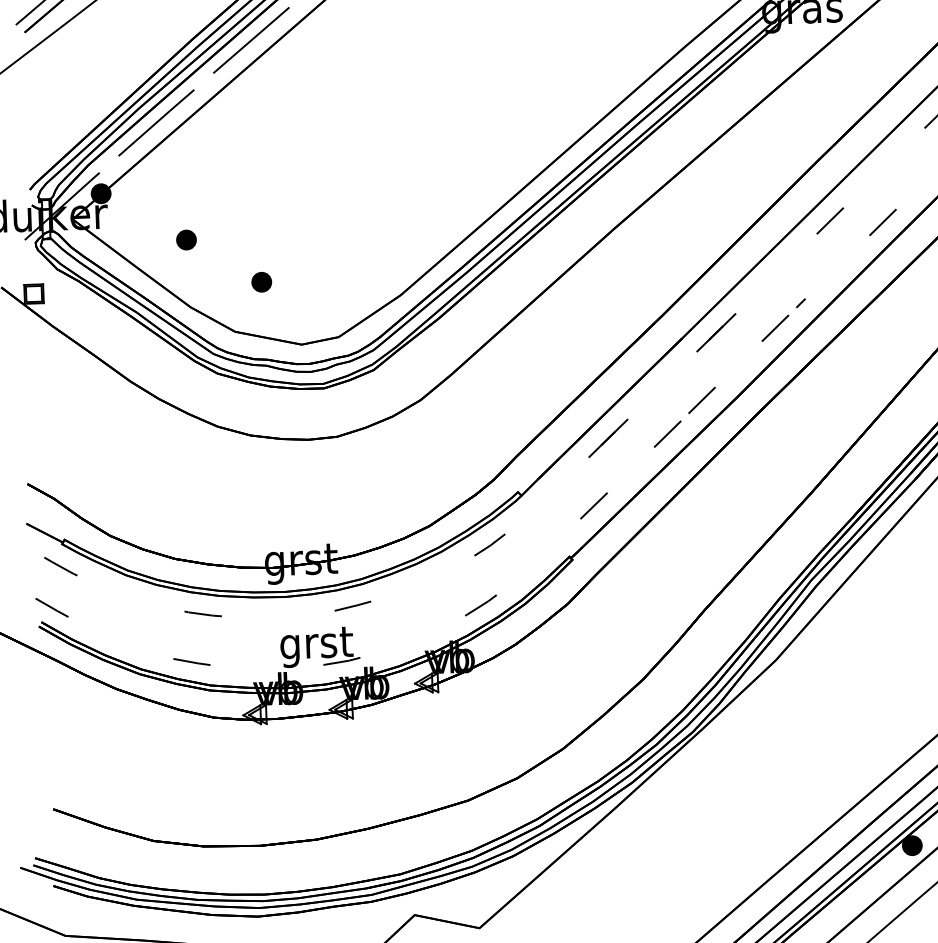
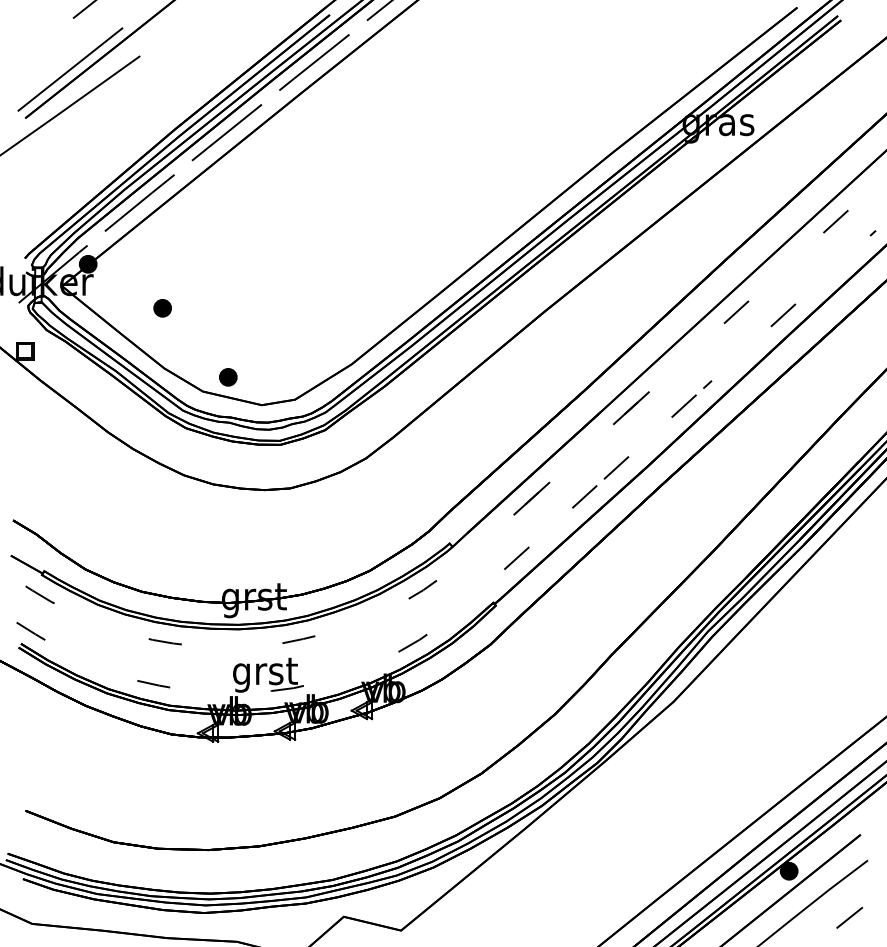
part: (261, 282) -> (228, 377), moved

